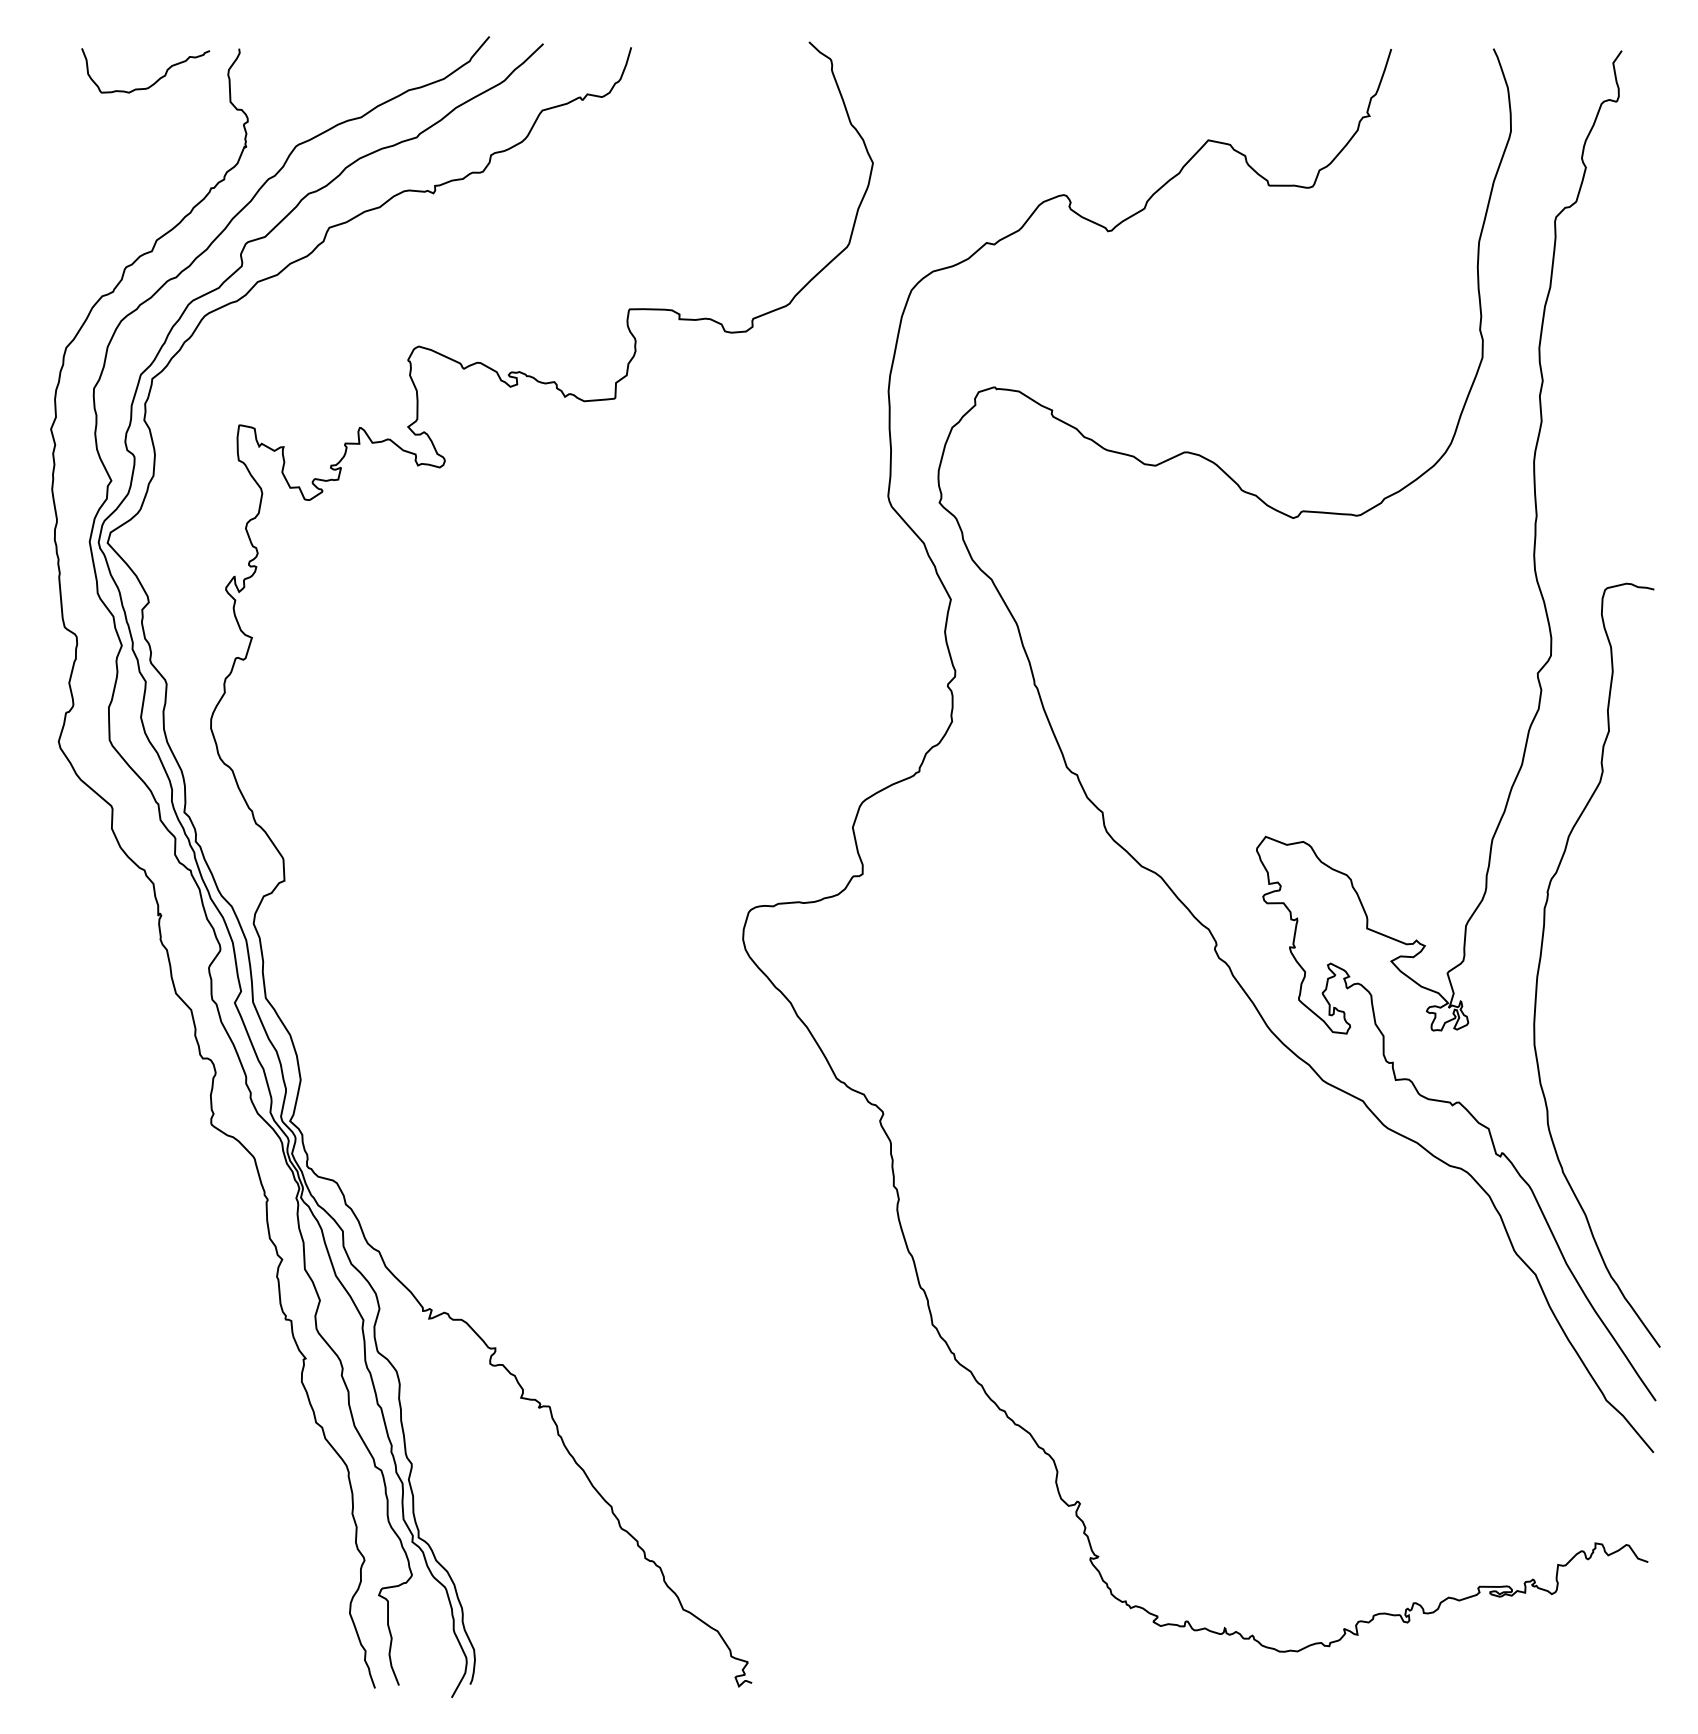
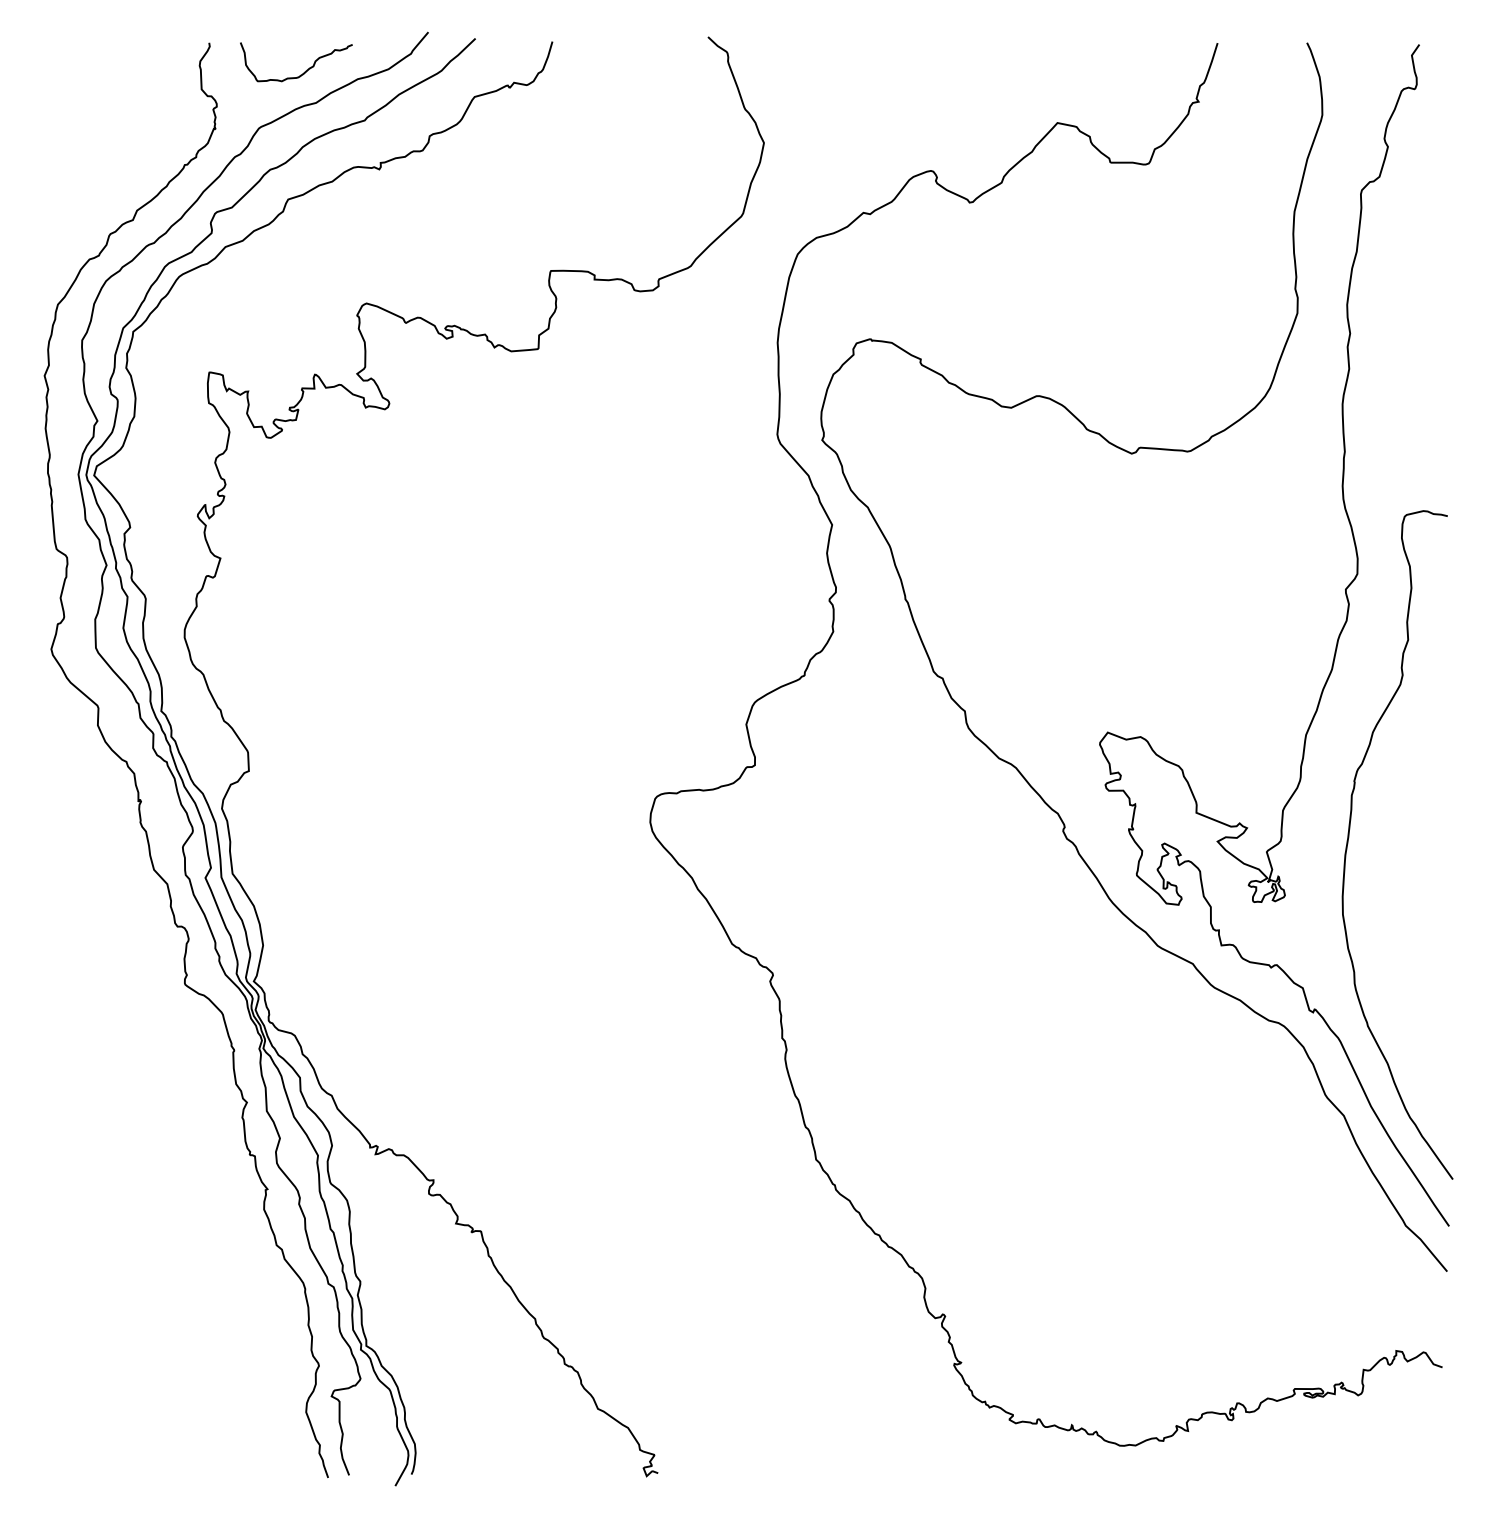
curve: (156, 80) -> (305, 70), moved

